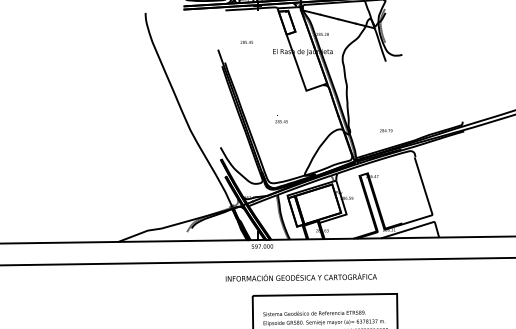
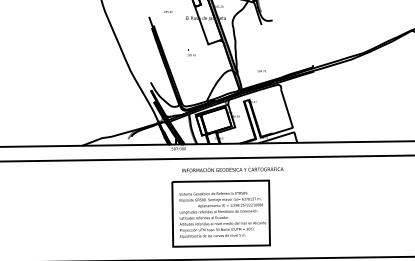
text: (281, 117) -> (191, 52), moved
text: (300, 277) -> (232, 169), moved

